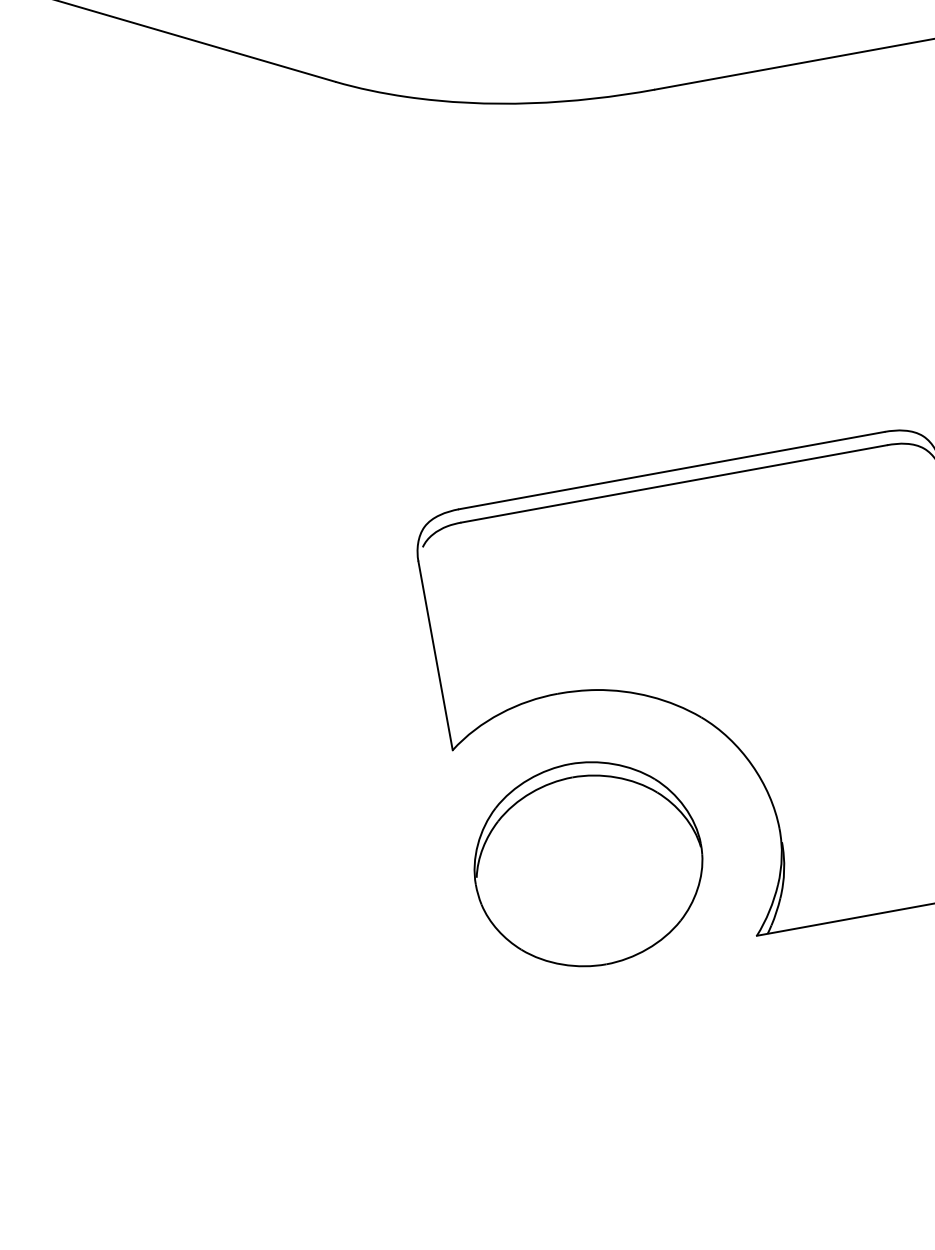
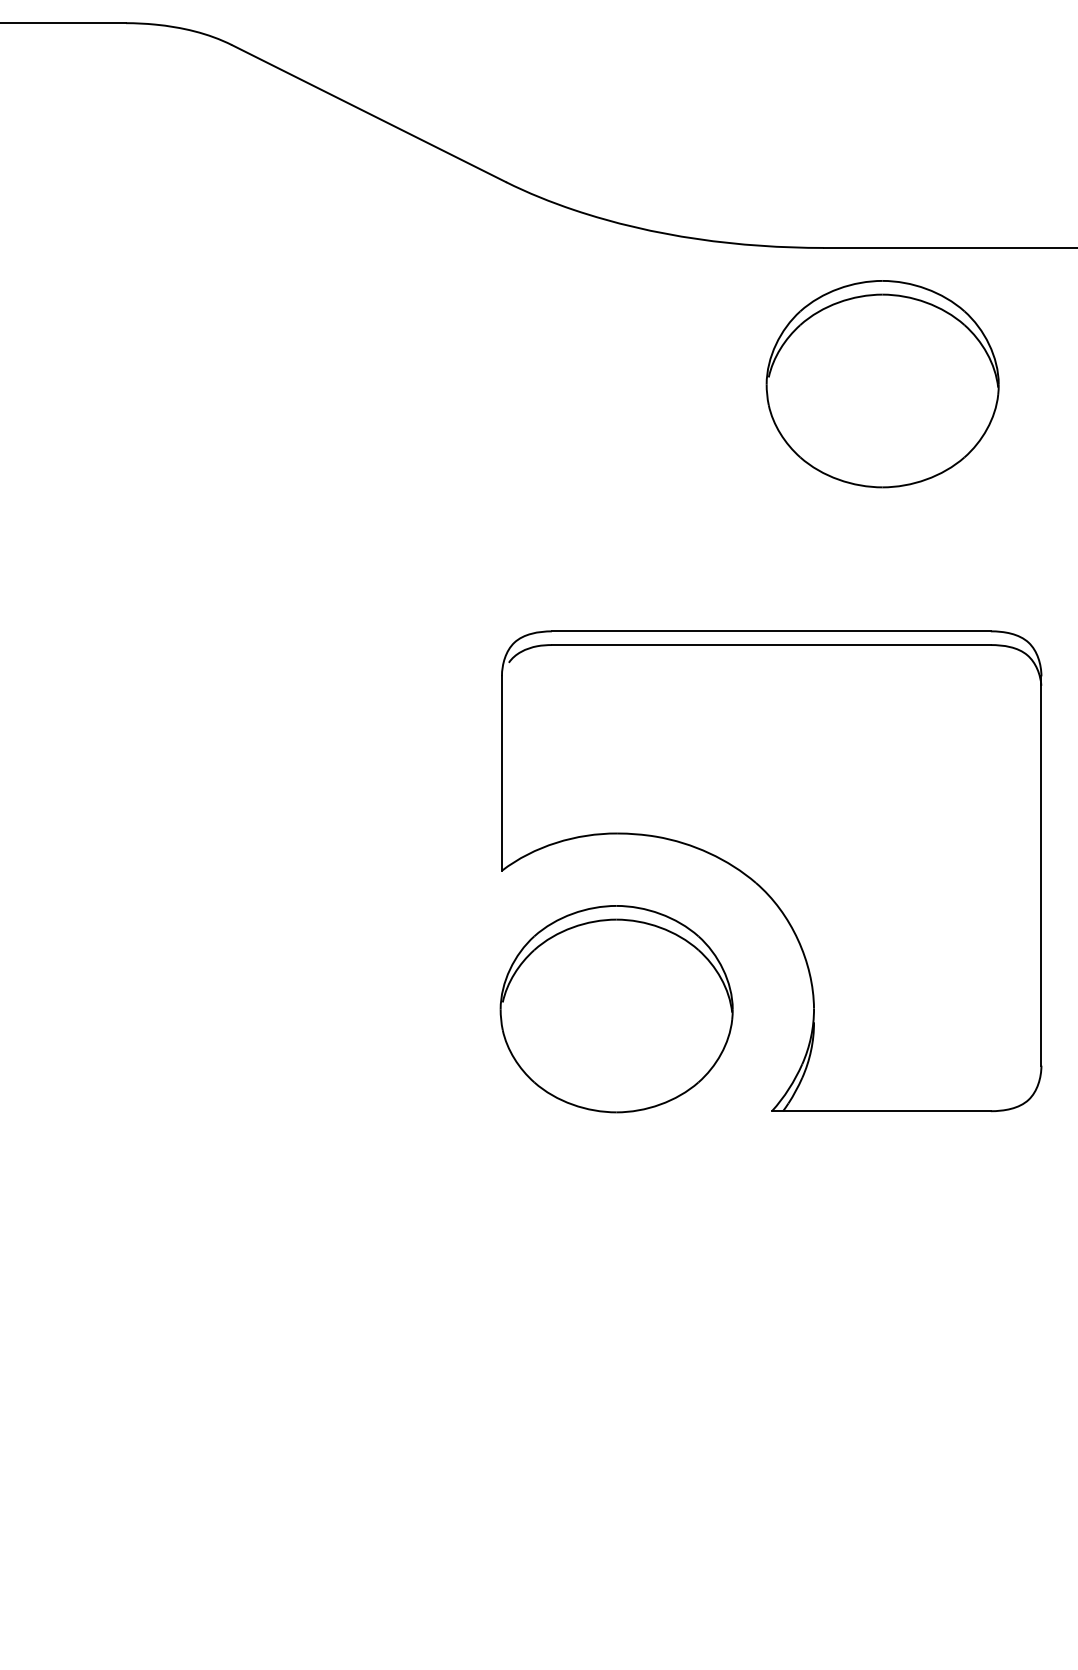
part: (736, 211) -> (882, 384), added

